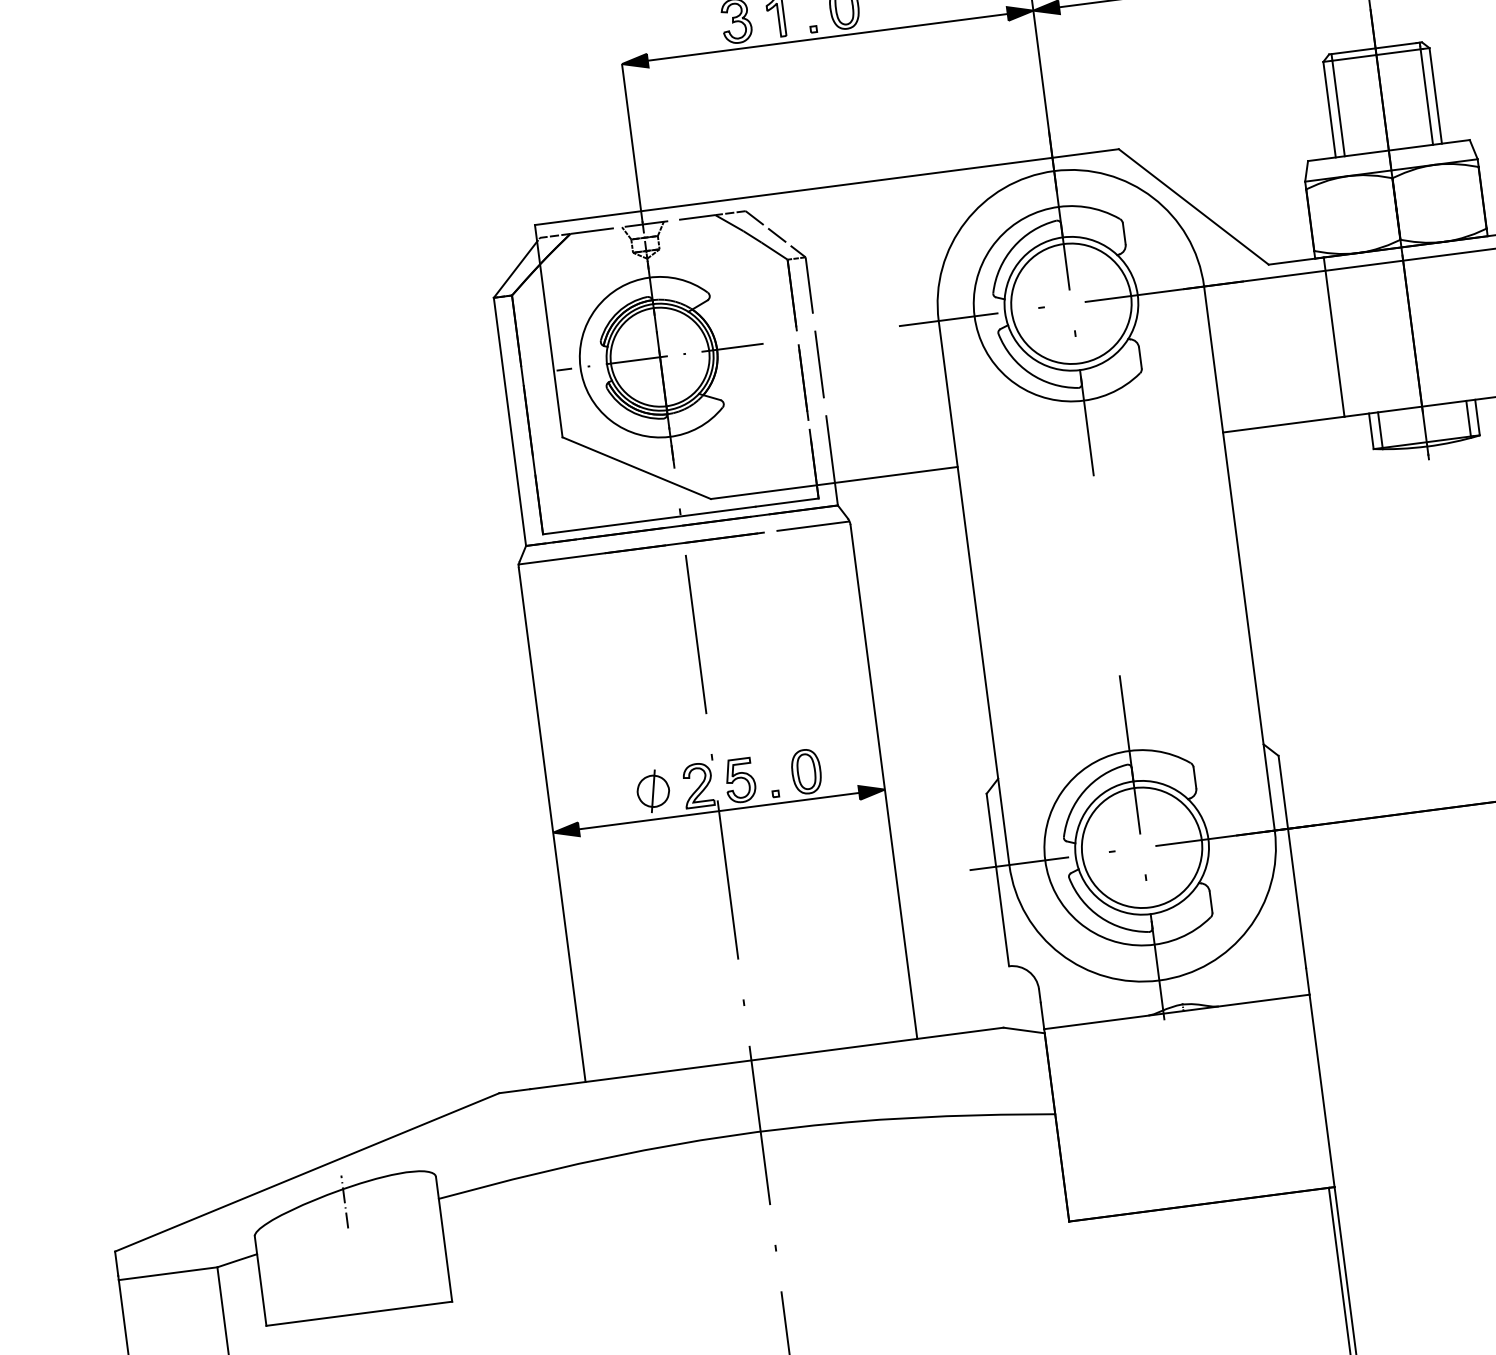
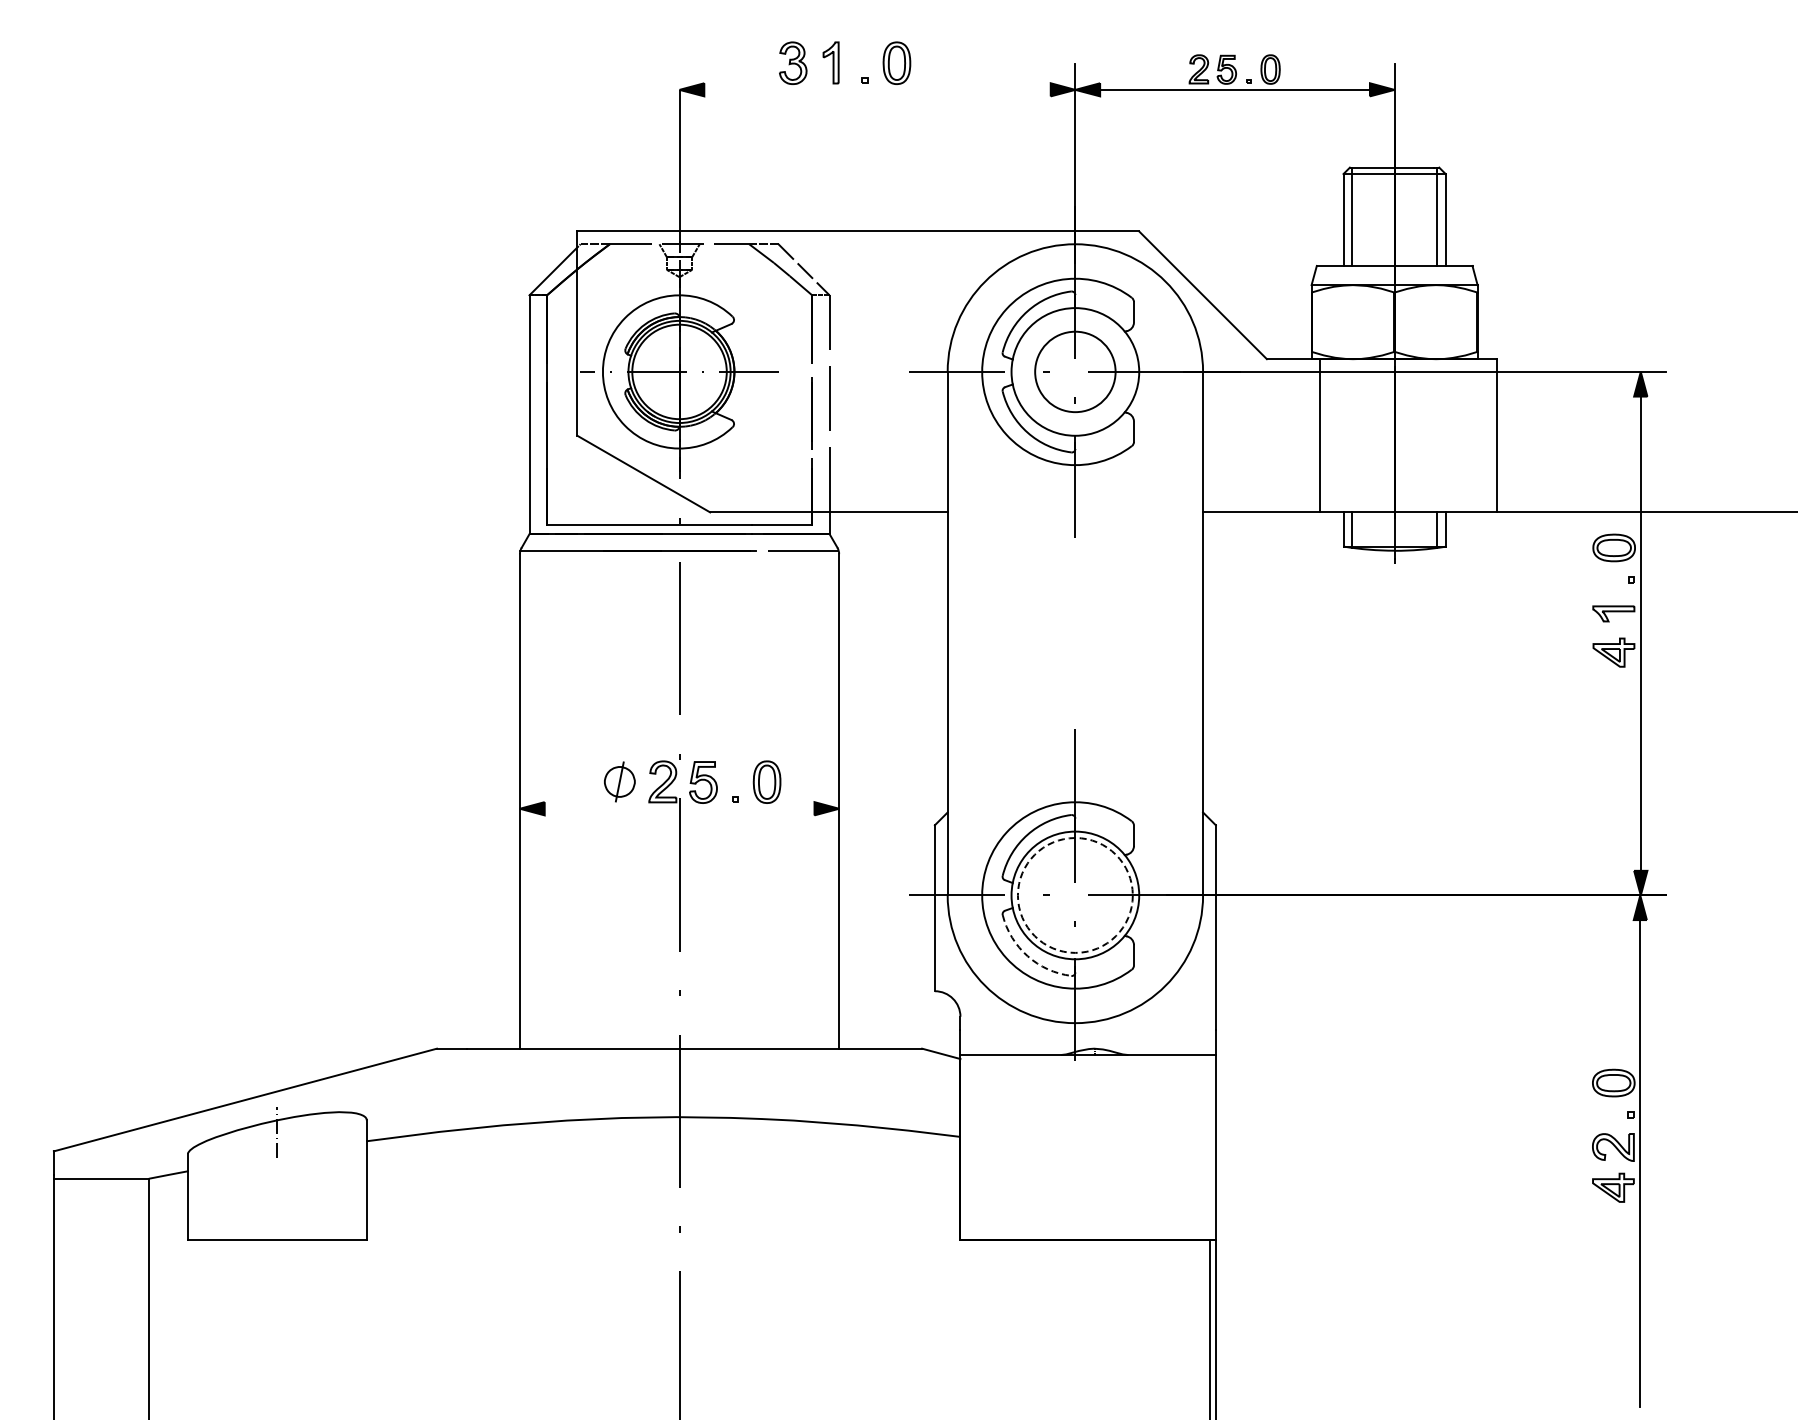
line: (827, 36) -> (877, 89), removed
circle: (1070, 303) -> (1074, 371), size x0.7
line: (718, 810) -> (679, 808), removed
circle: (1141, 847) -> (1074, 895), solid -> dashed
arc: (1100, 917) -> (1027, 956), solid -> dashed

